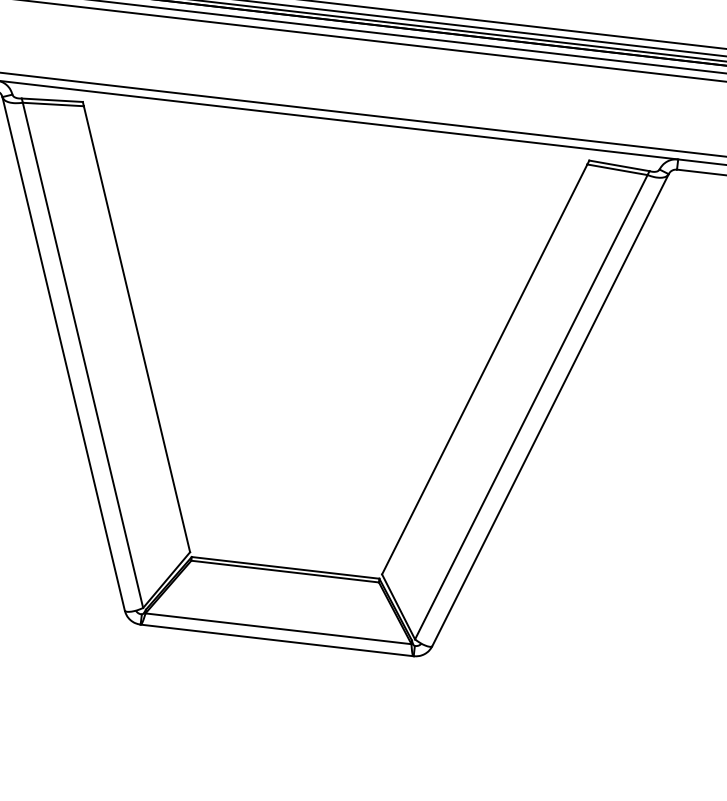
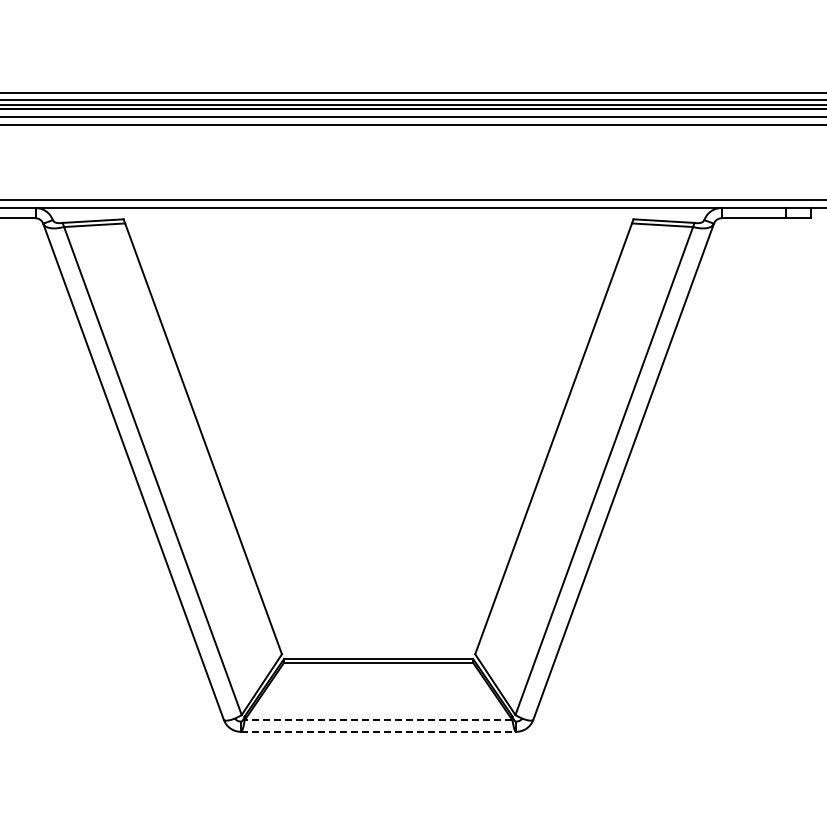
line: (278, 629) -> (378, 720), solid -> dashed
line: (278, 640) -> (379, 731), solid -> dashed

